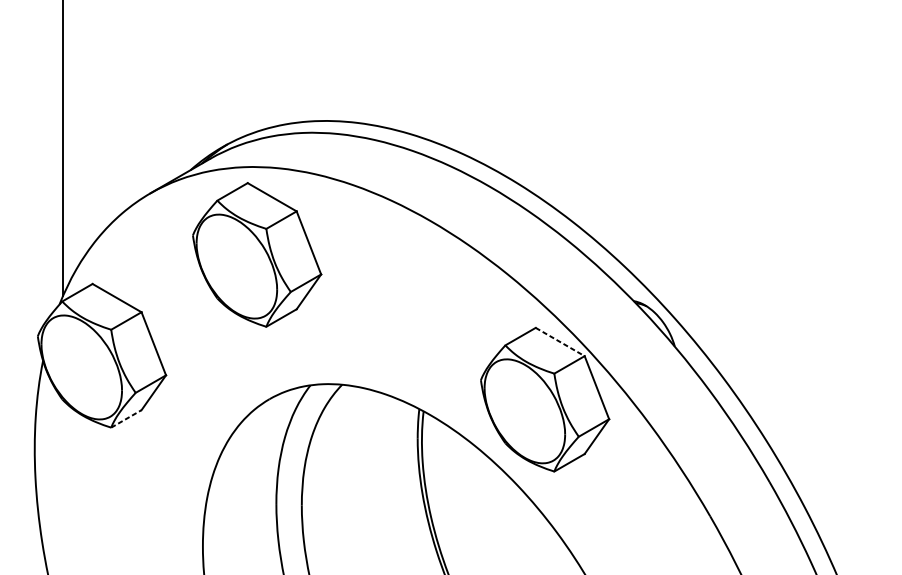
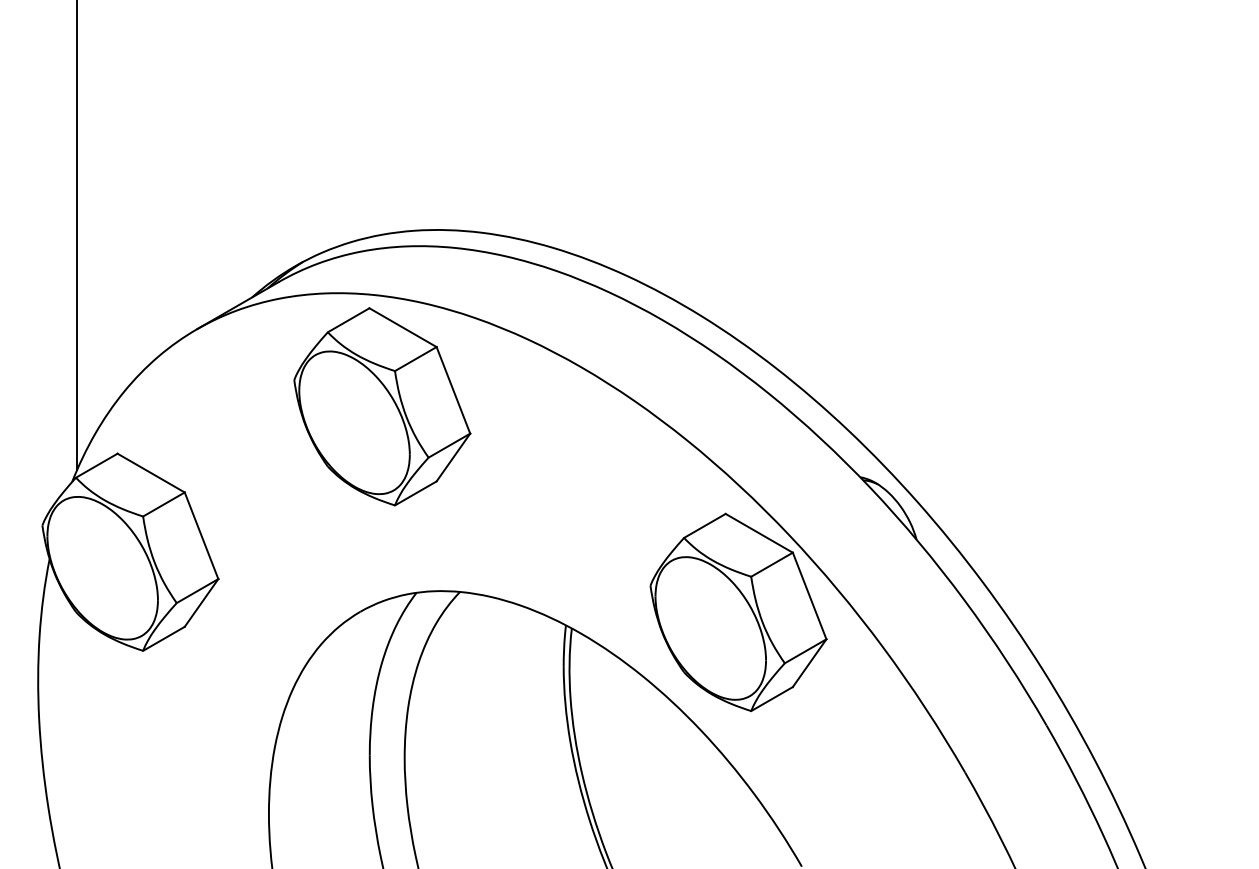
part: (257, 254) -> (382, 406), moved
line: (560, 342) -> (759, 533), dashed -> solid
line: (126, 418) -> (164, 638), dashed -> solid

